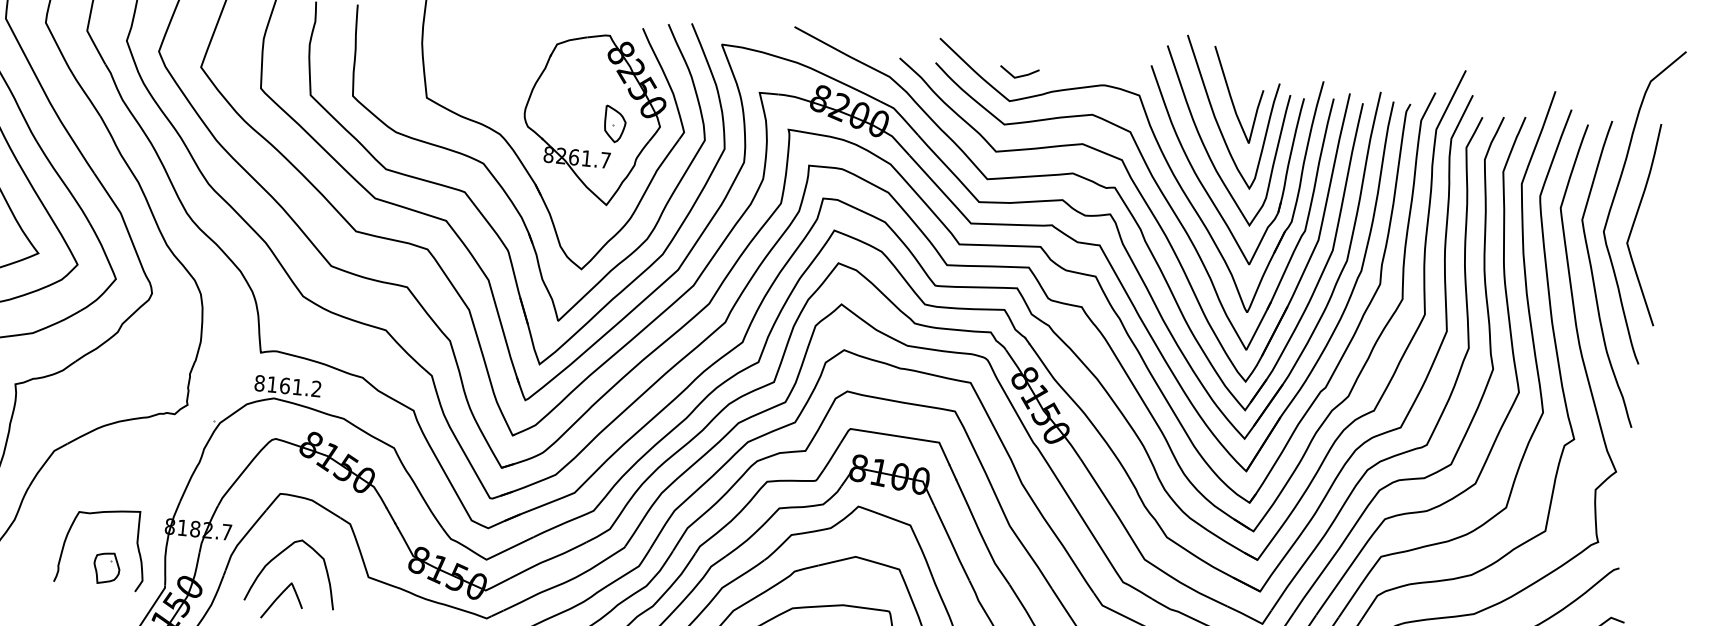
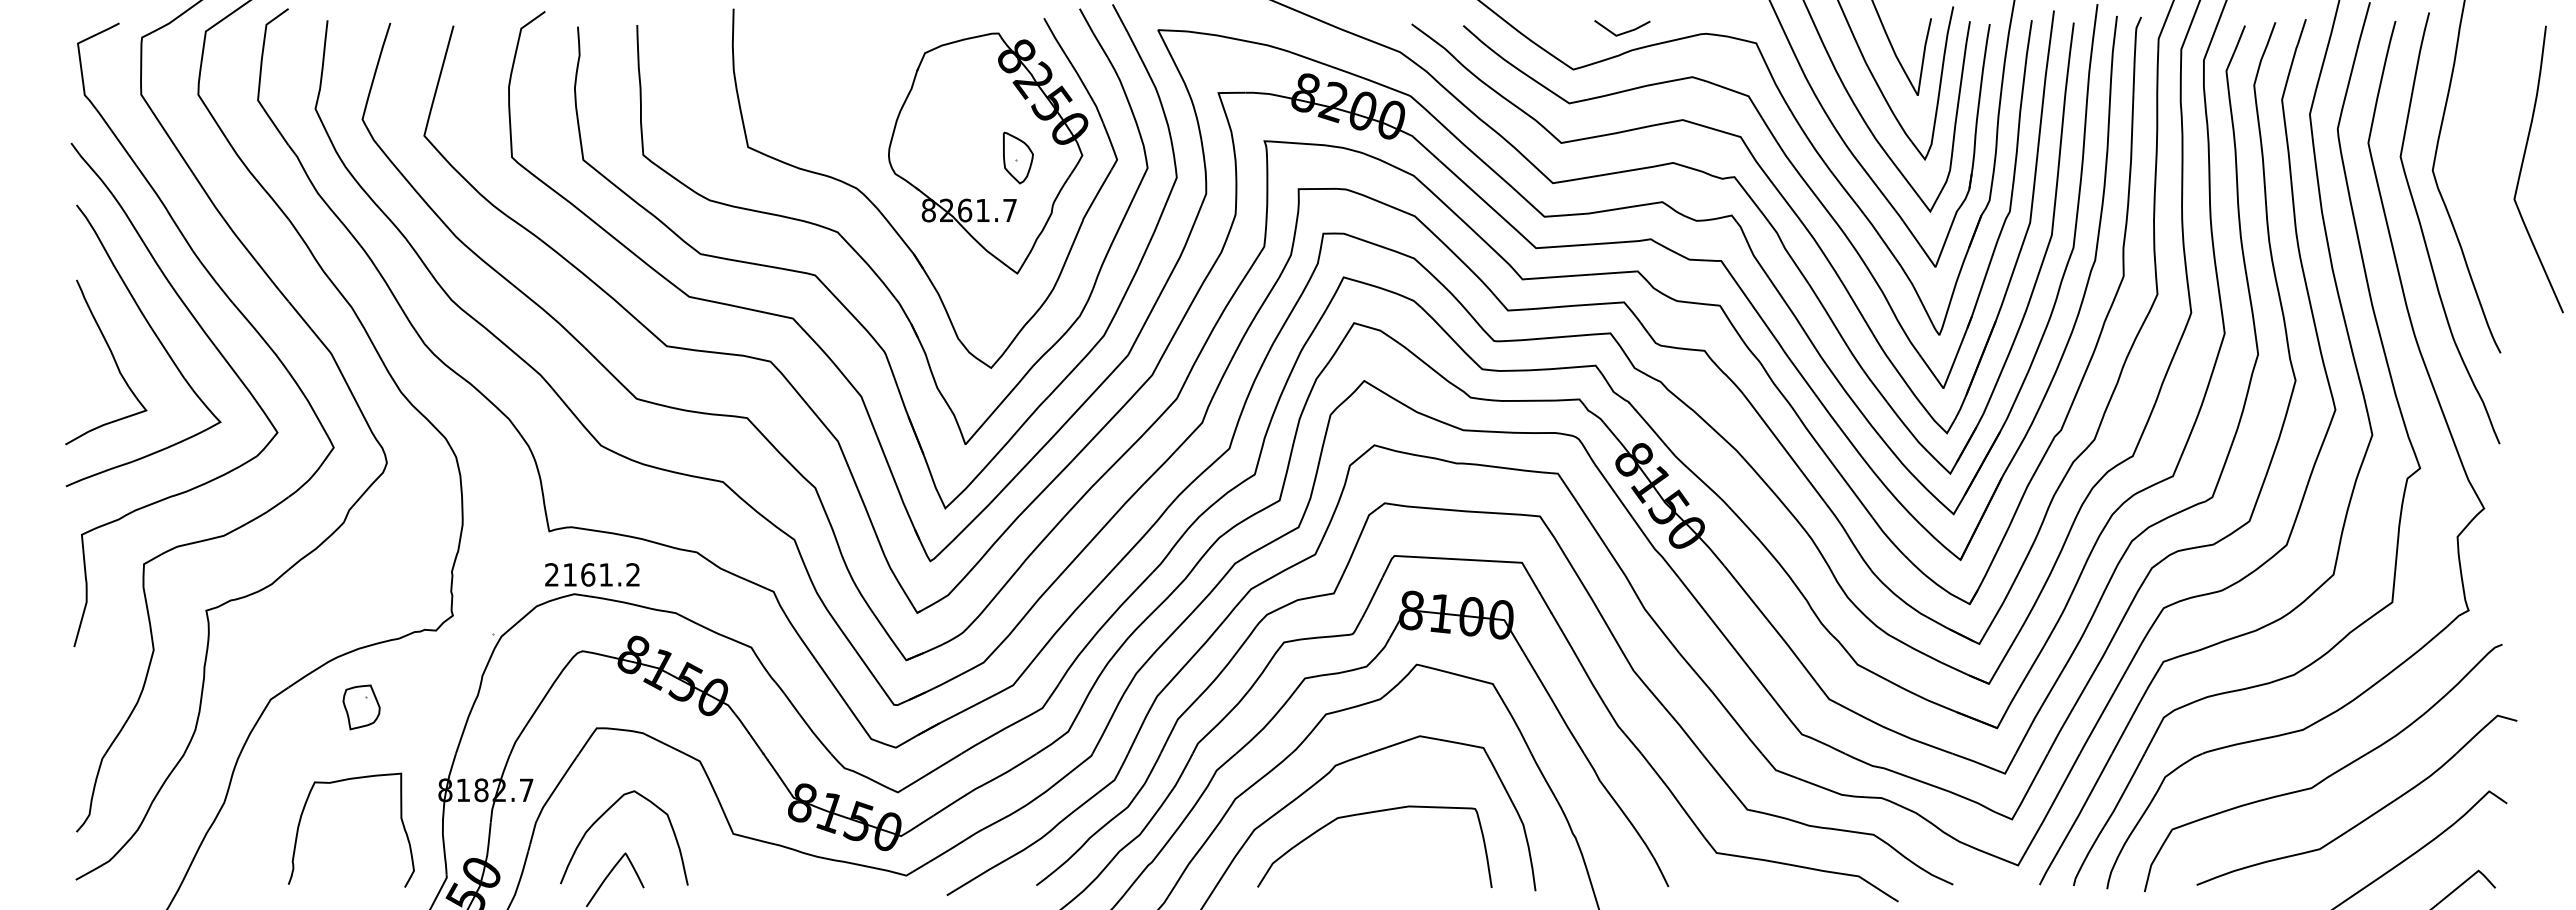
line: (1019, 75) -> (1622, 32), moved
curve: (1634, 222) -> (2522, 168), moved
text: (260, 383) -> (552, 574), 8161.2 -> 2161.2
part: (106, 568) -> (361, 707), moved

